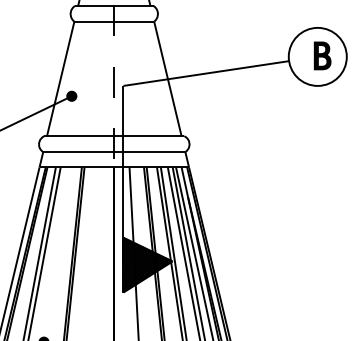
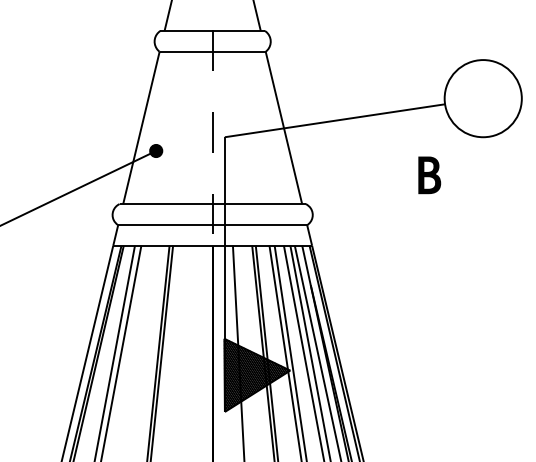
part: (322, 56) -> (429, 175), moved

